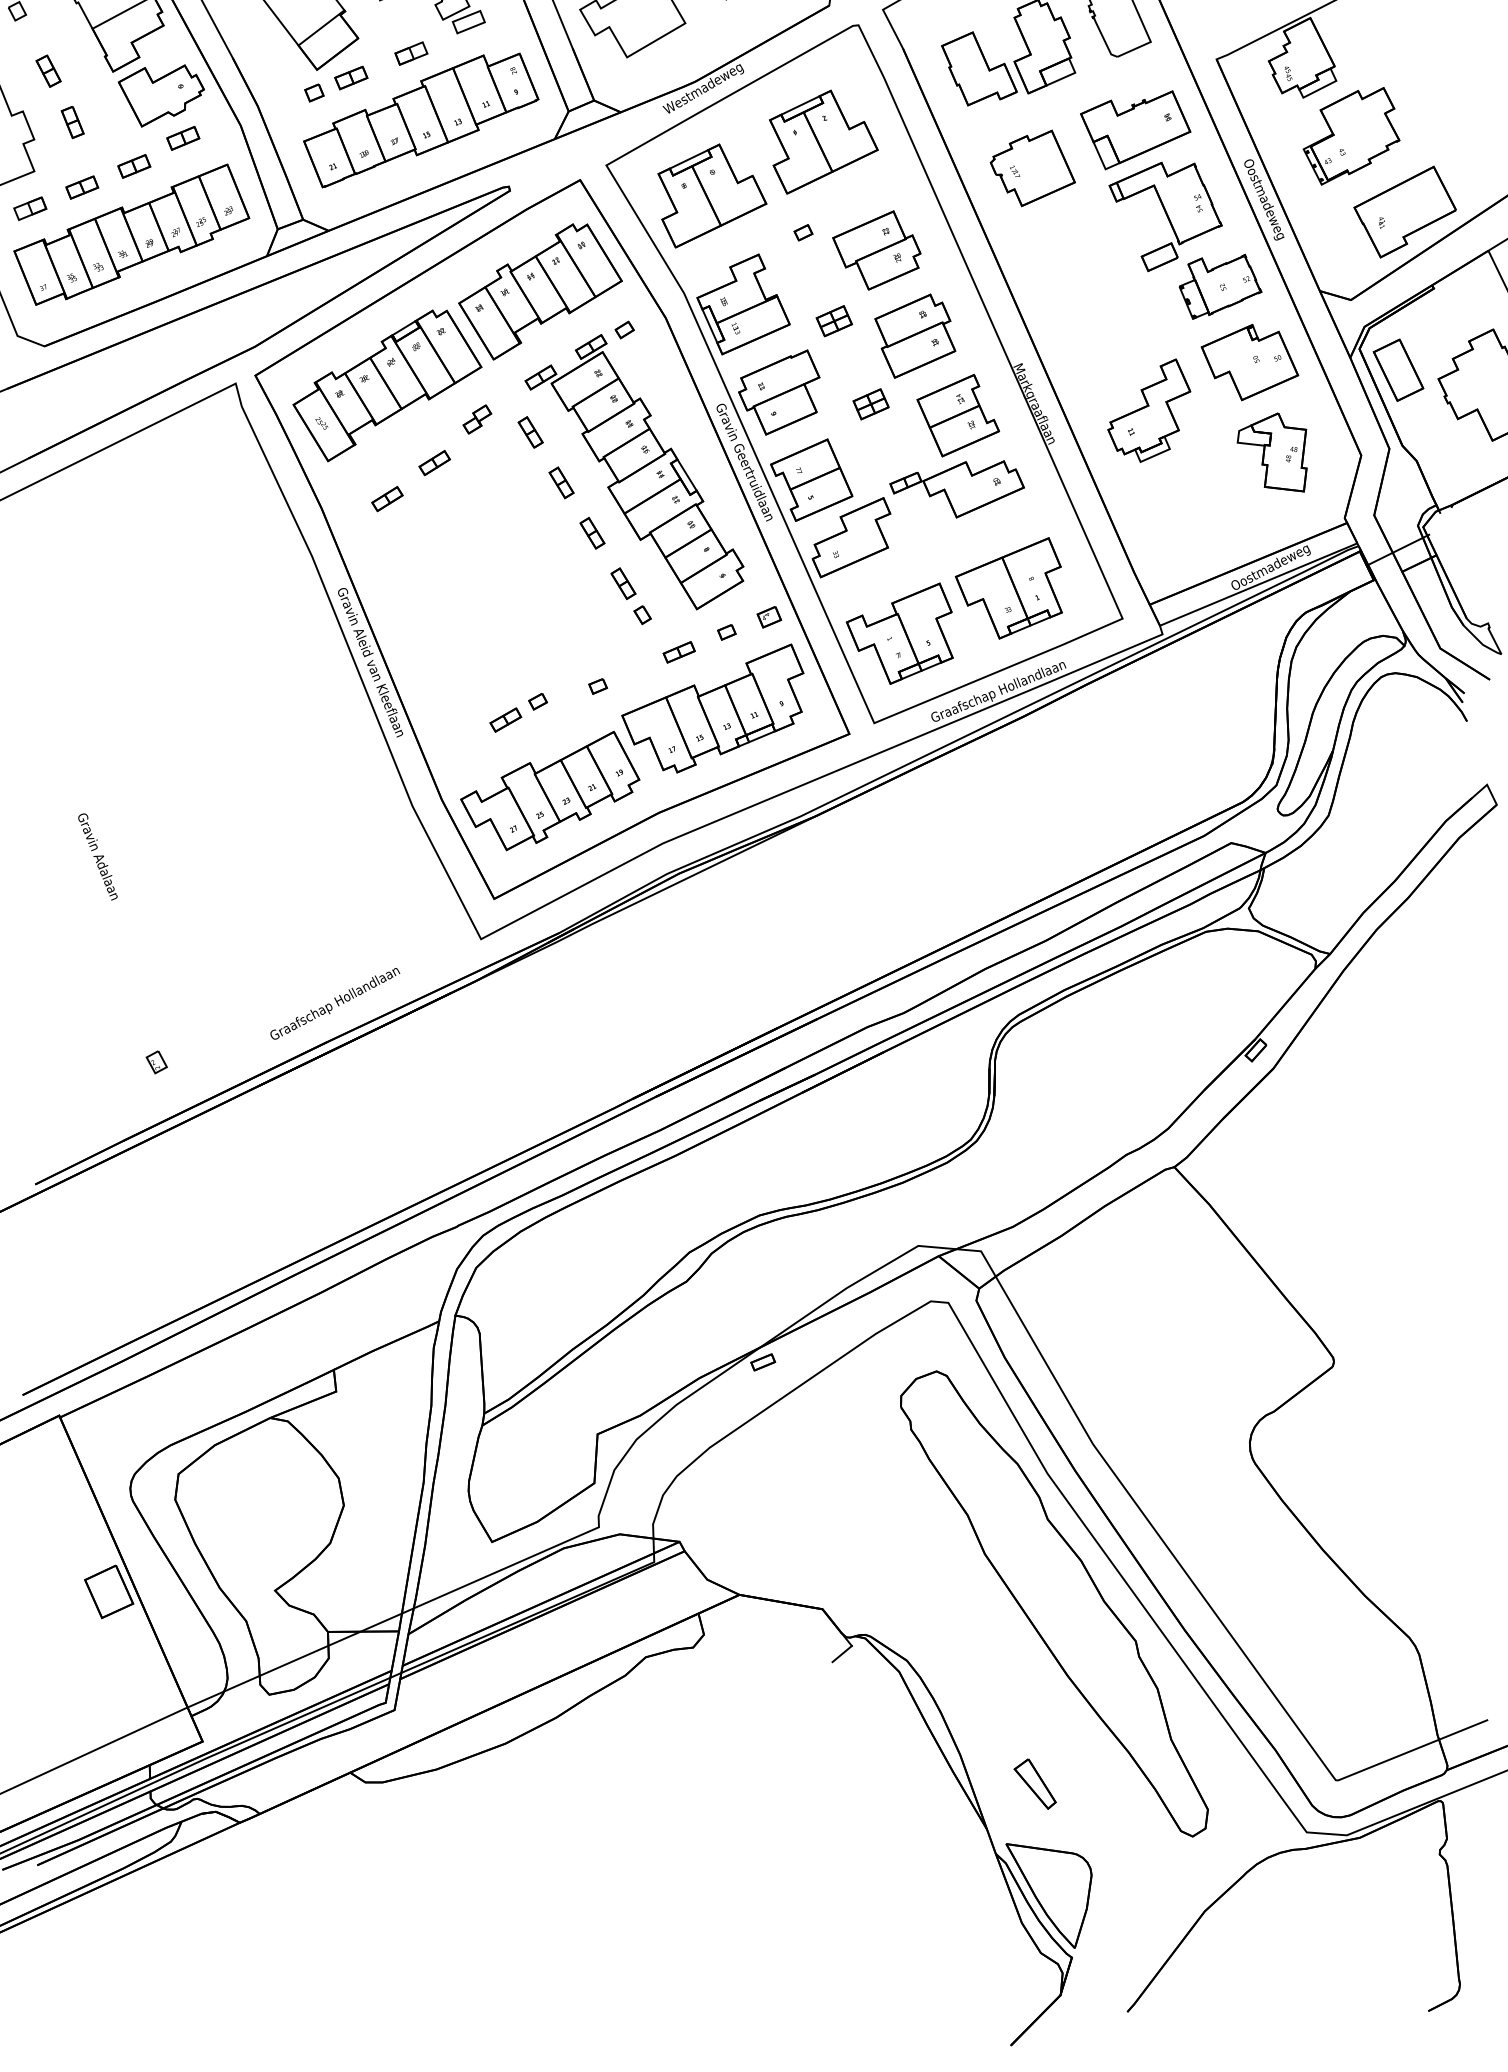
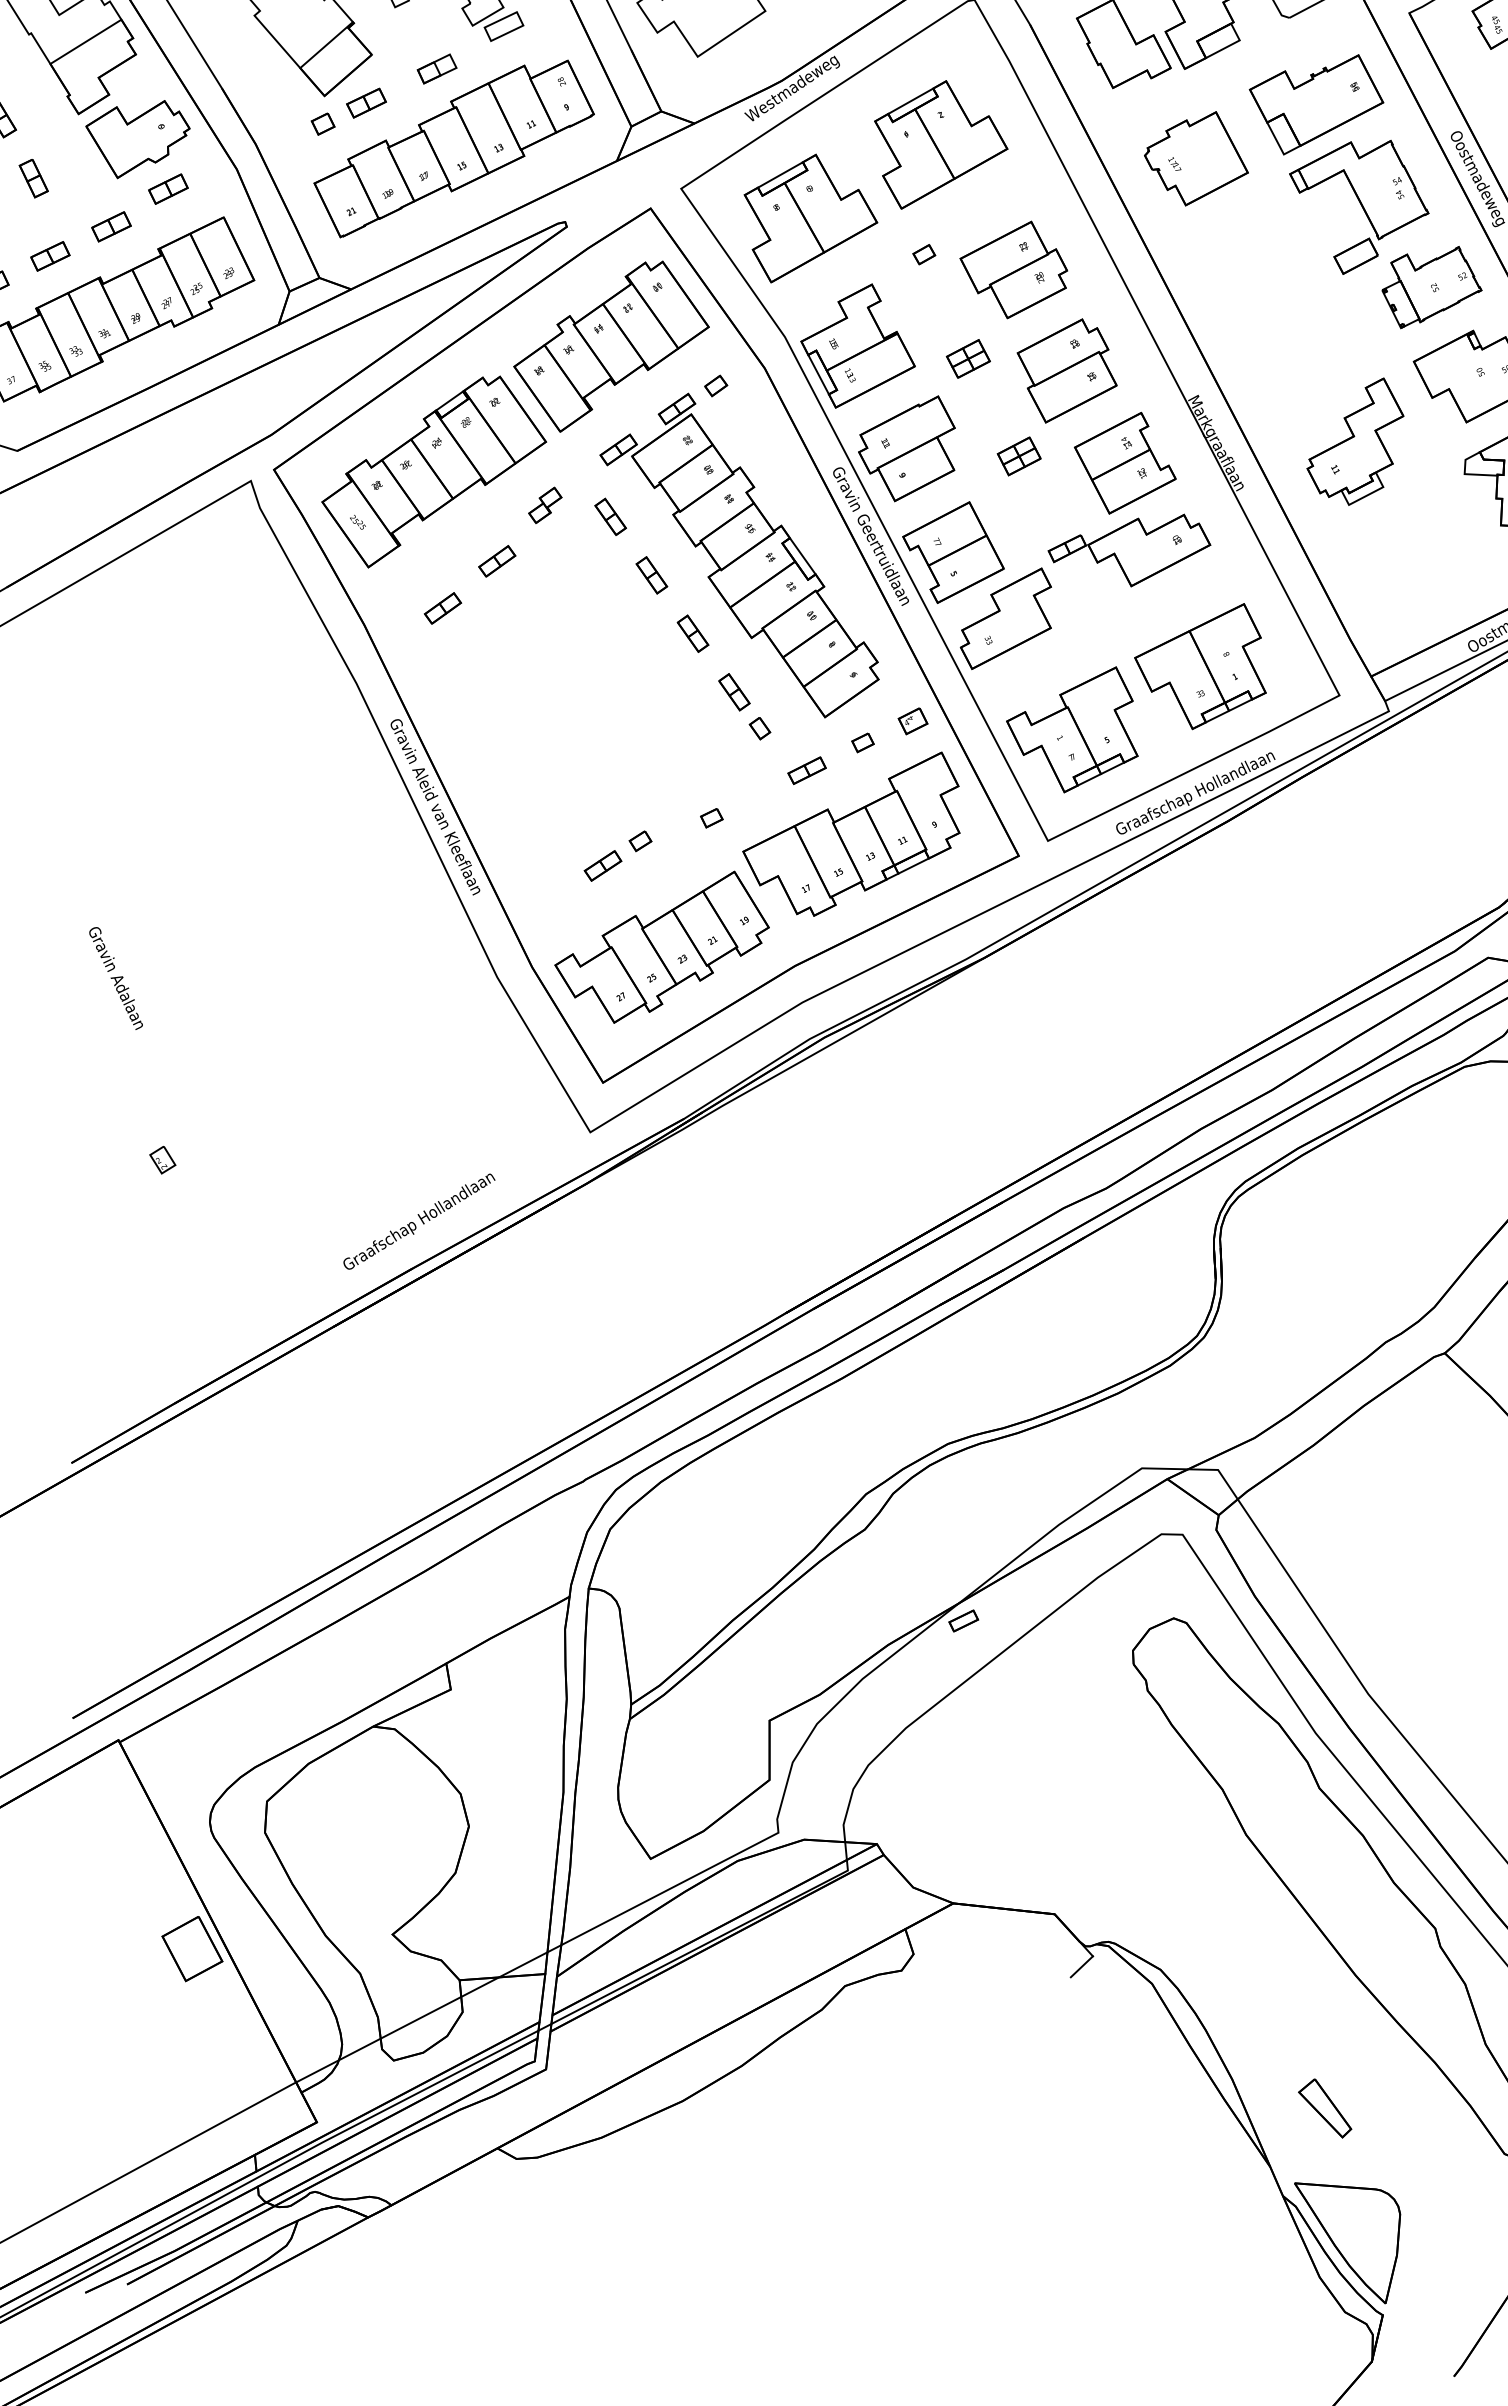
text: (97, 856) -> (115, 977), moved
part: (156, 1062) -> (162, 1160), moved

